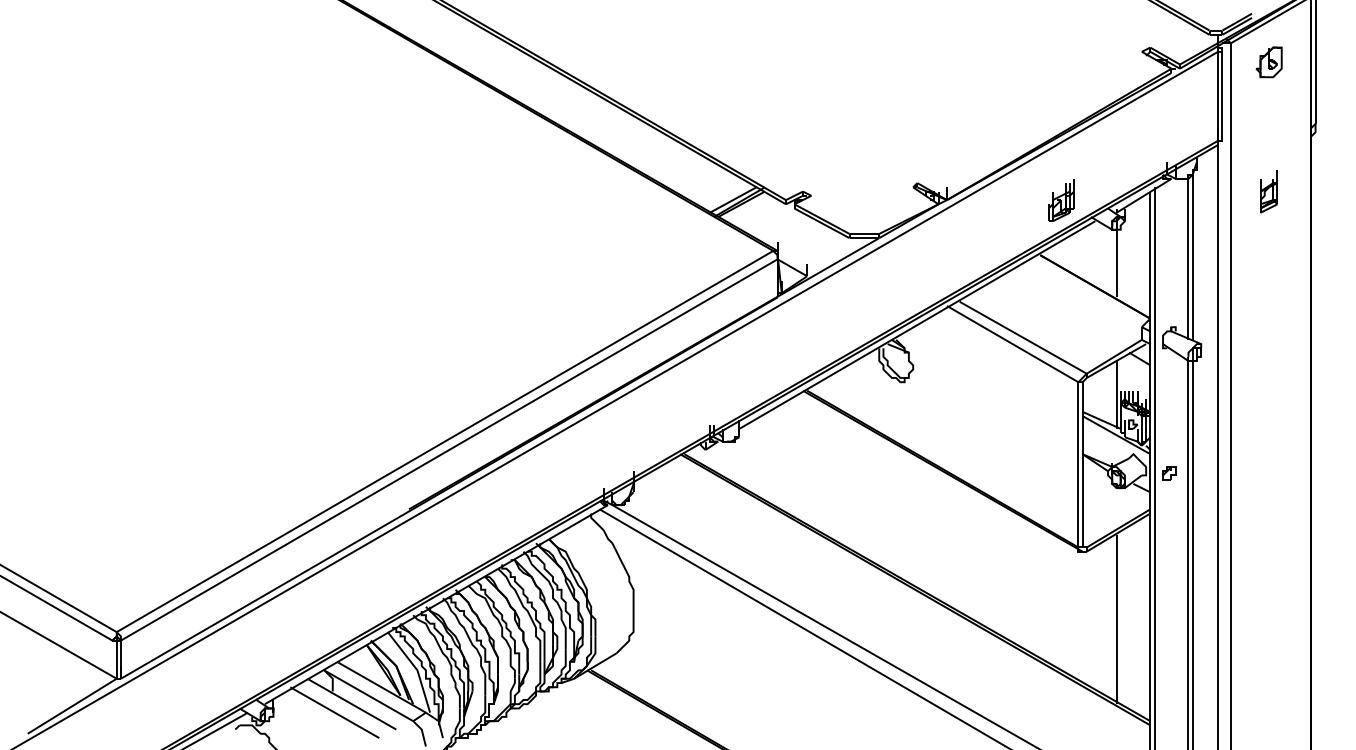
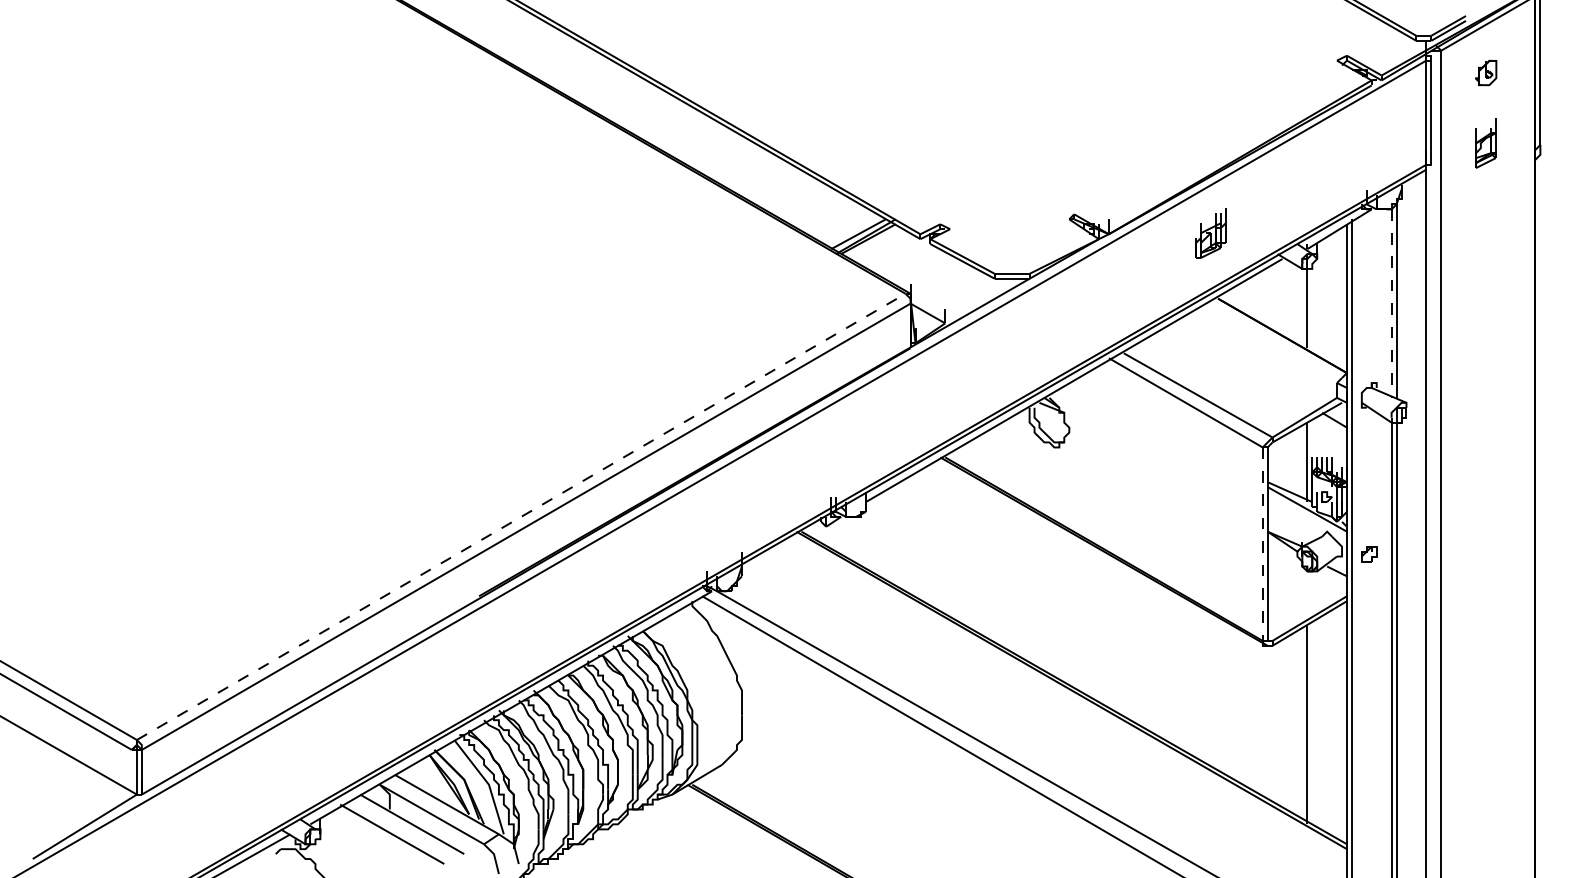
part: (1268, 61) -> (1485, 72), size x0.7
part: (1268, 191) -> (1485, 143), moved
part: (1061, 200) -> (1210, 233), moved
line: (1188, 260) -> (1391, 304), solid -> dashed
line: (445, 441) -> (521, 516), solid -> dashed
line: (1078, 465) -> (1262, 544), solid -> dashed

